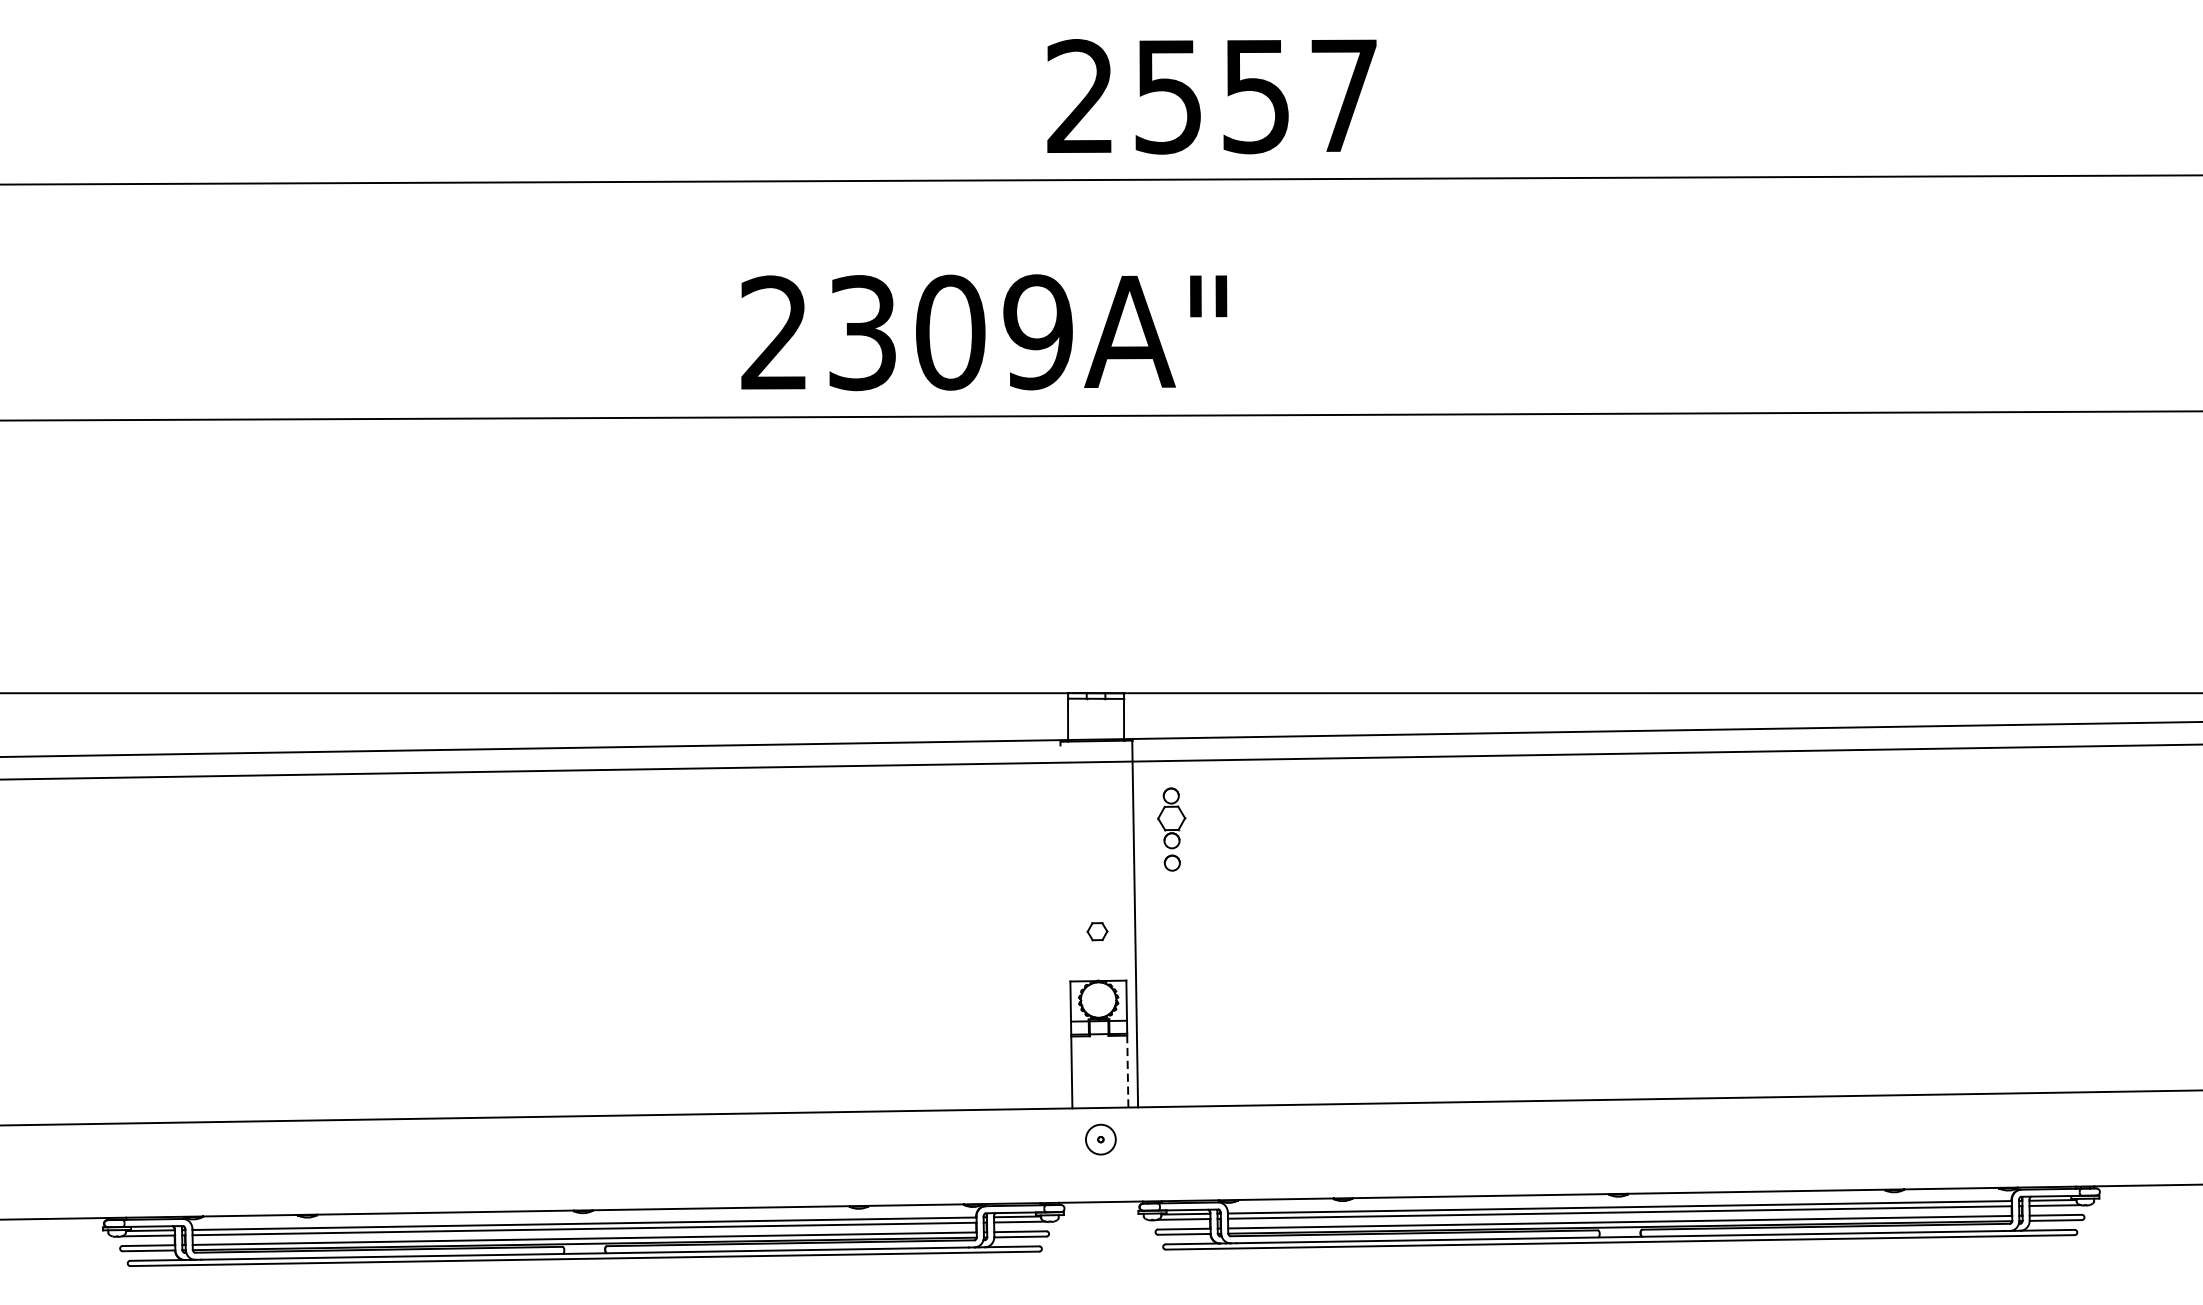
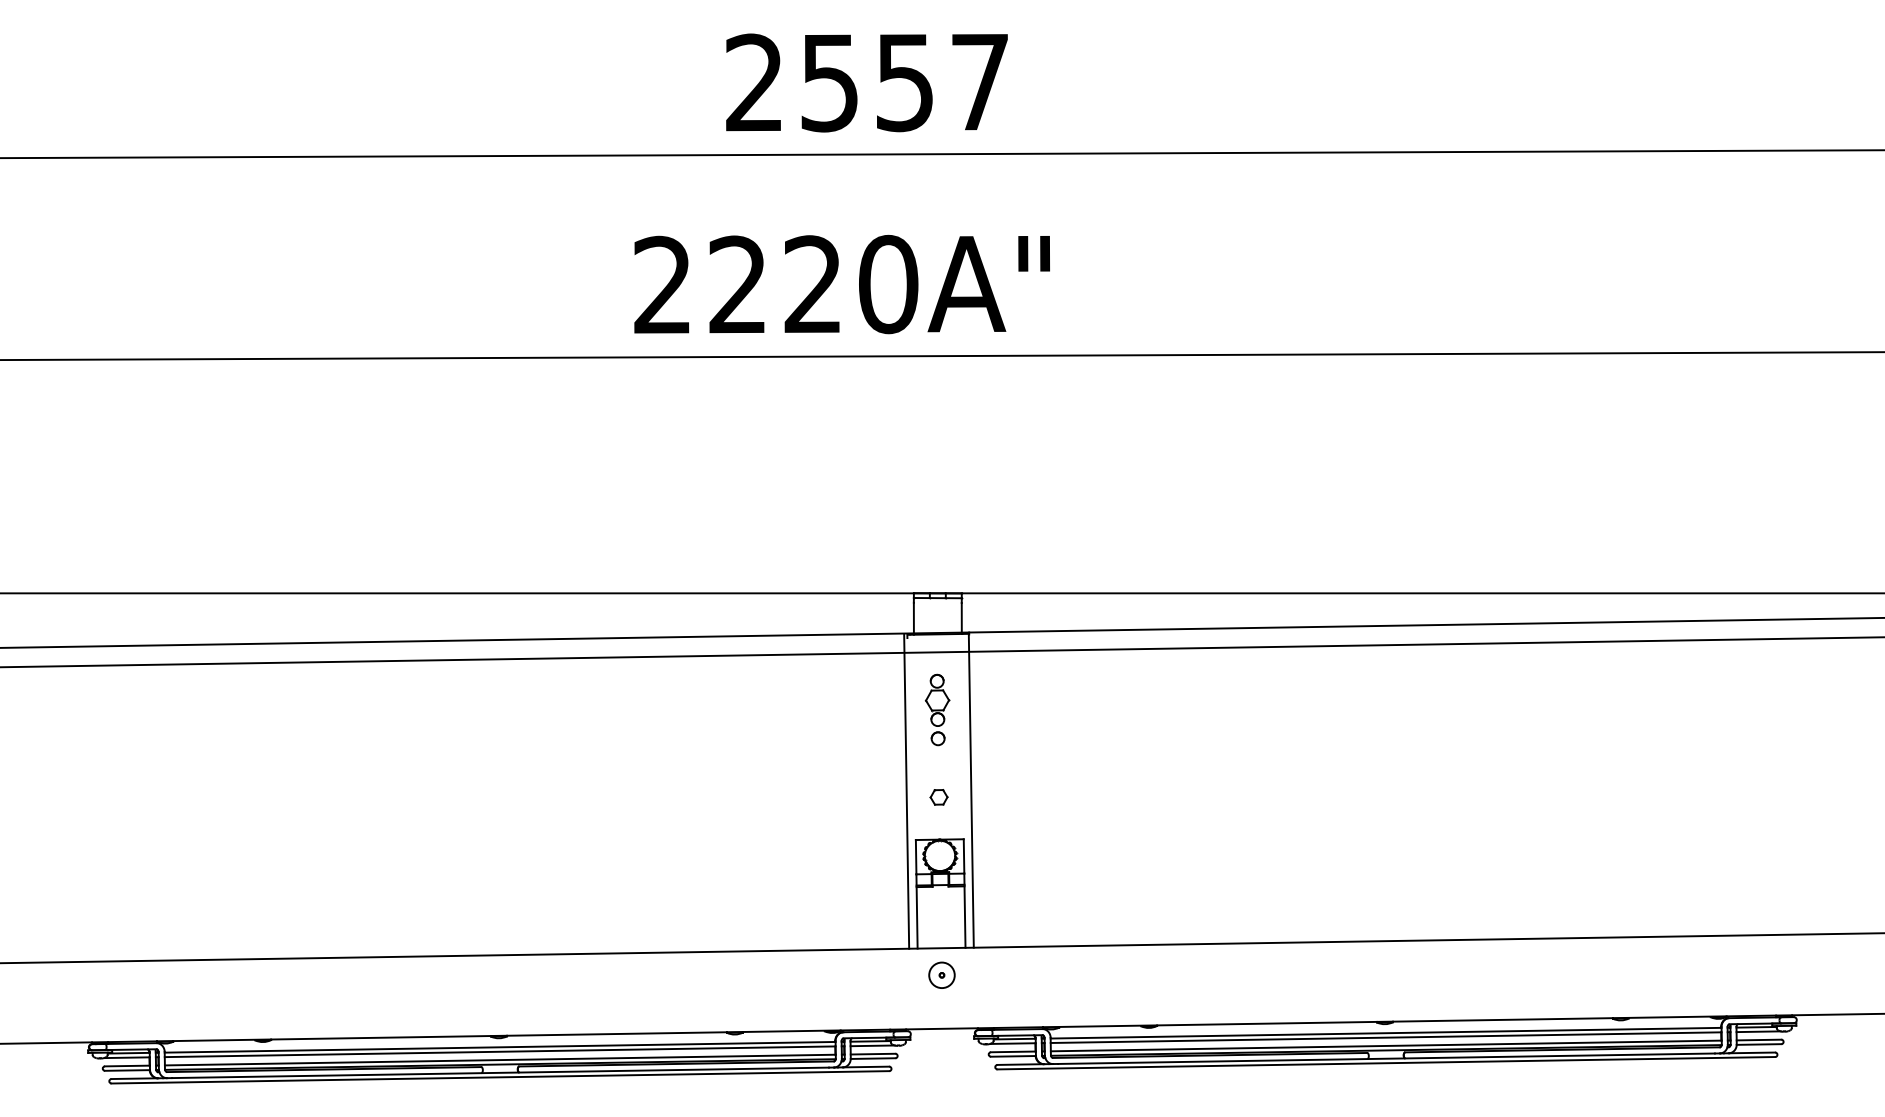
text: (1211, 96) -> (866, 82), moved
text: (950, 332) -> (813, 284), 2309A" -> 2220A"
part: (1171, 828) -> (937, 709), moved
line: (1059, 924) -> (906, 791), added
line: (1128, 1072) -> (965, 917), dashed -> solid

